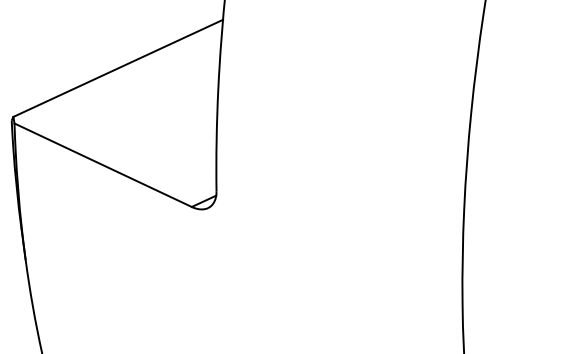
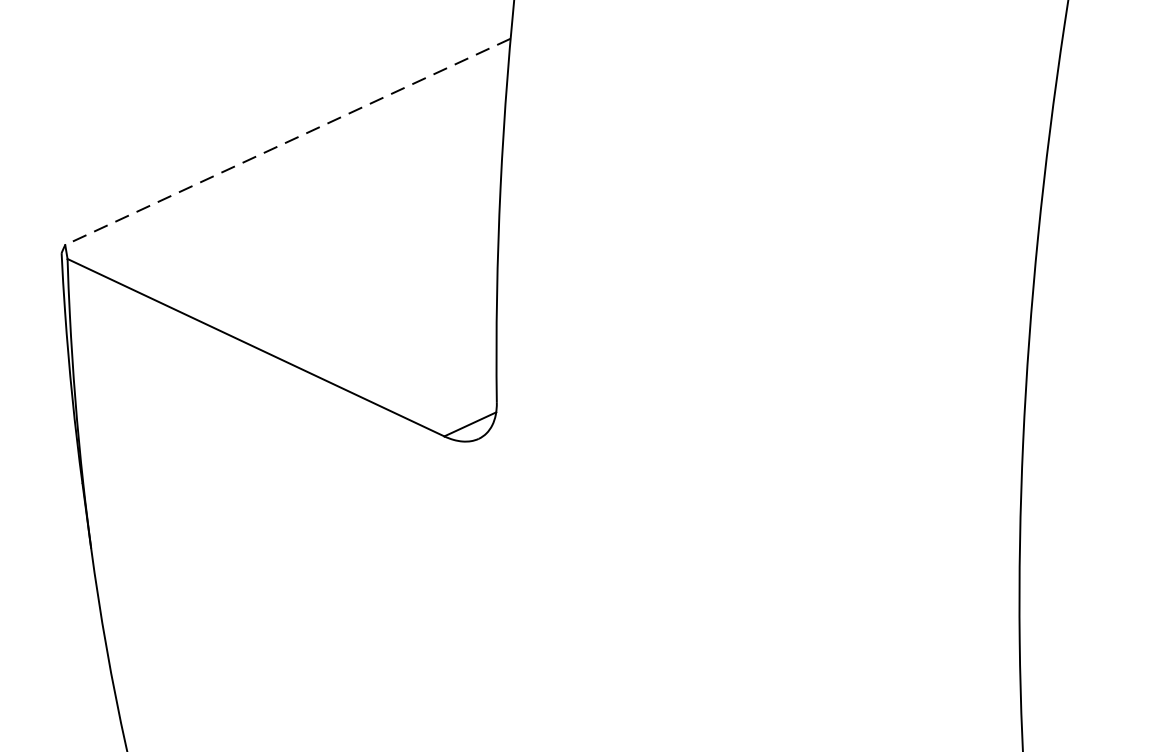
line: (117, 68) -> (286, 142), solid -> dashed

